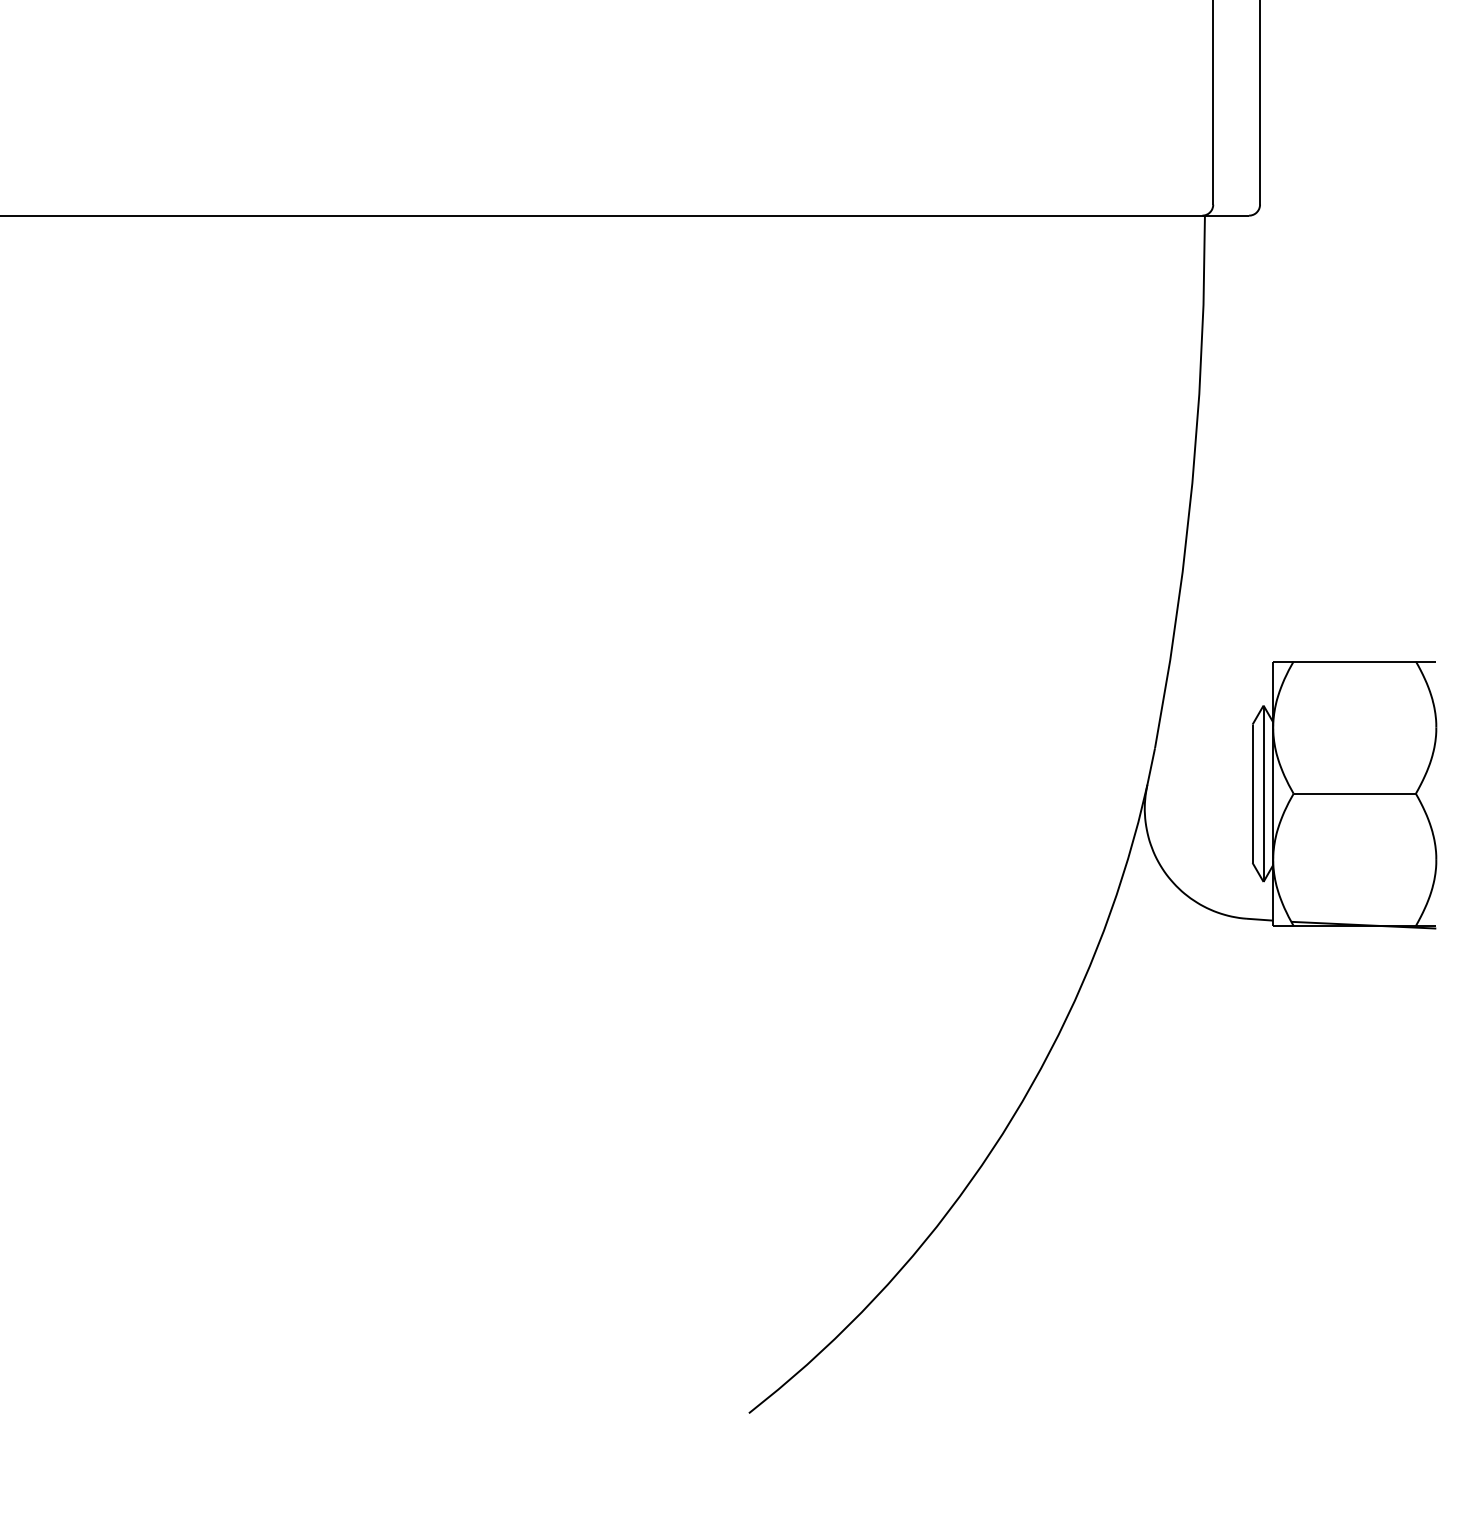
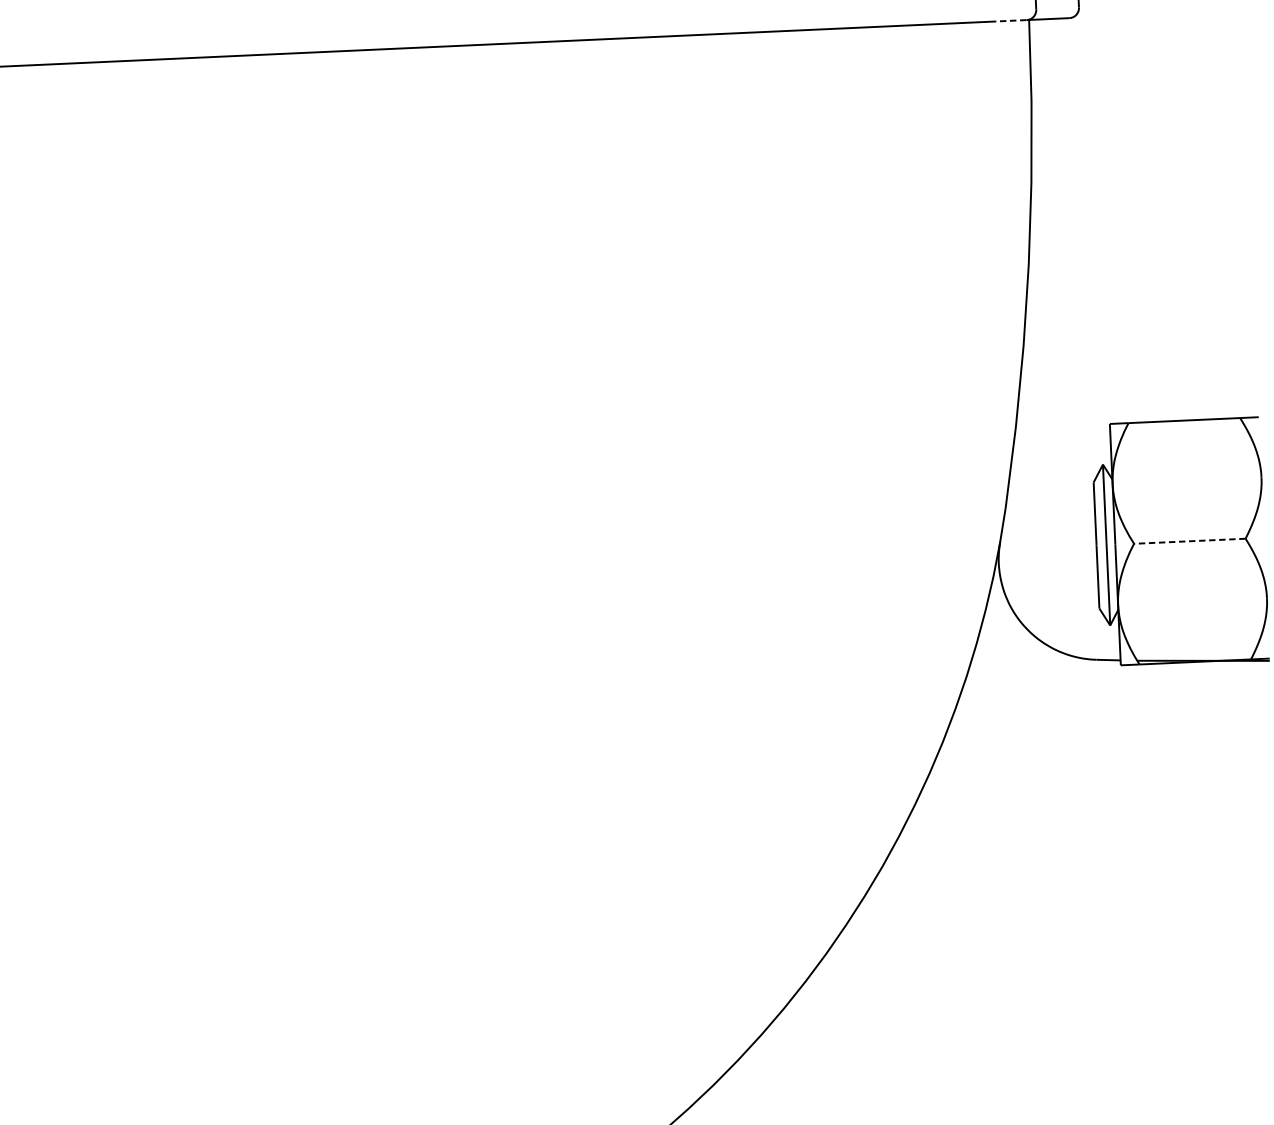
line: (1182, 215) -> (1008, 20), solid -> dashed
line: (1354, 793) -> (1189, 541), solid -> dashed

